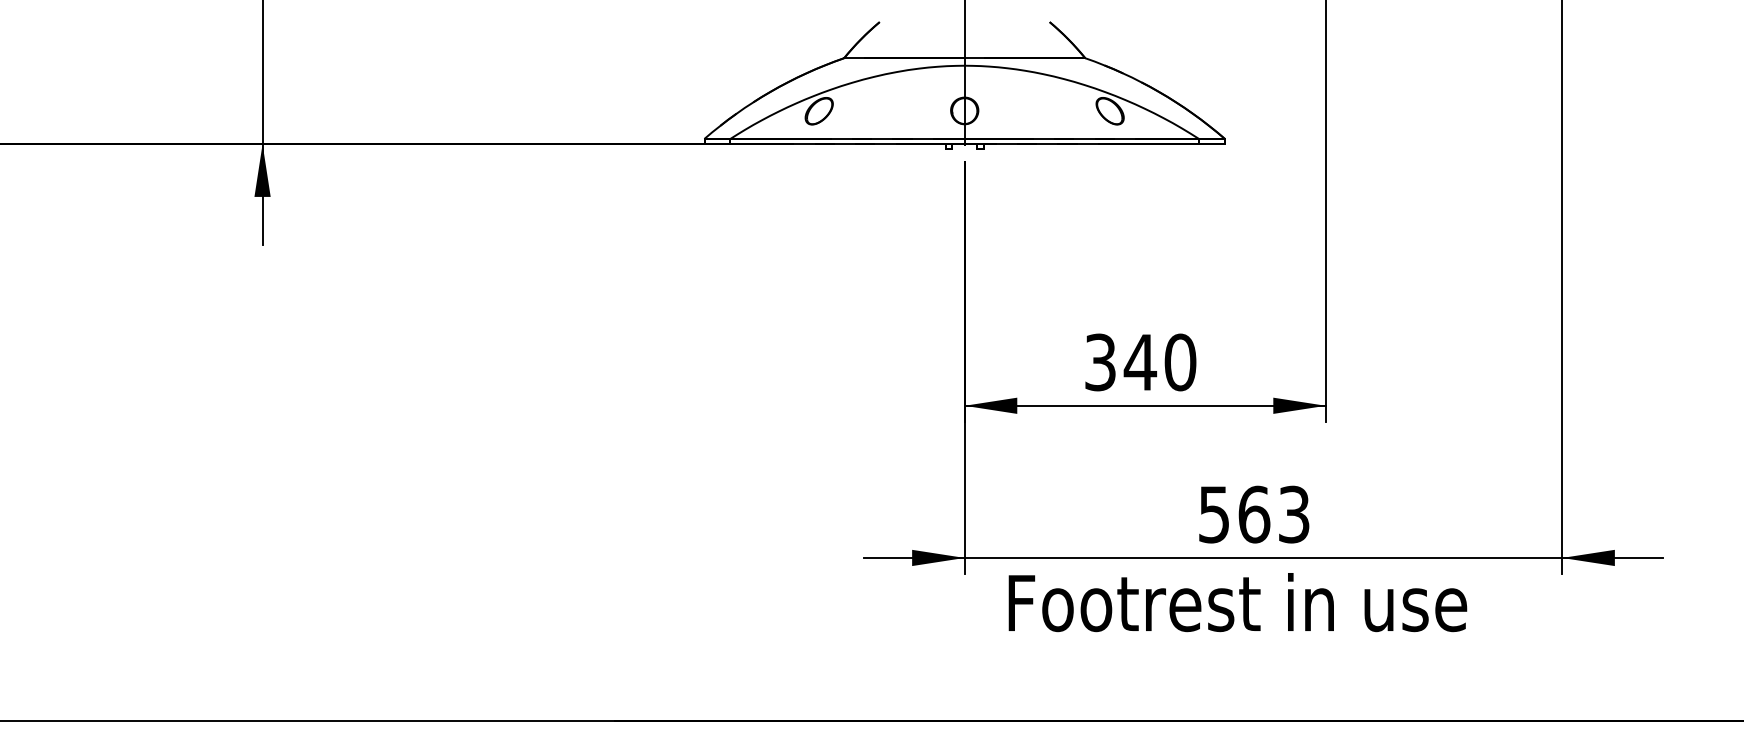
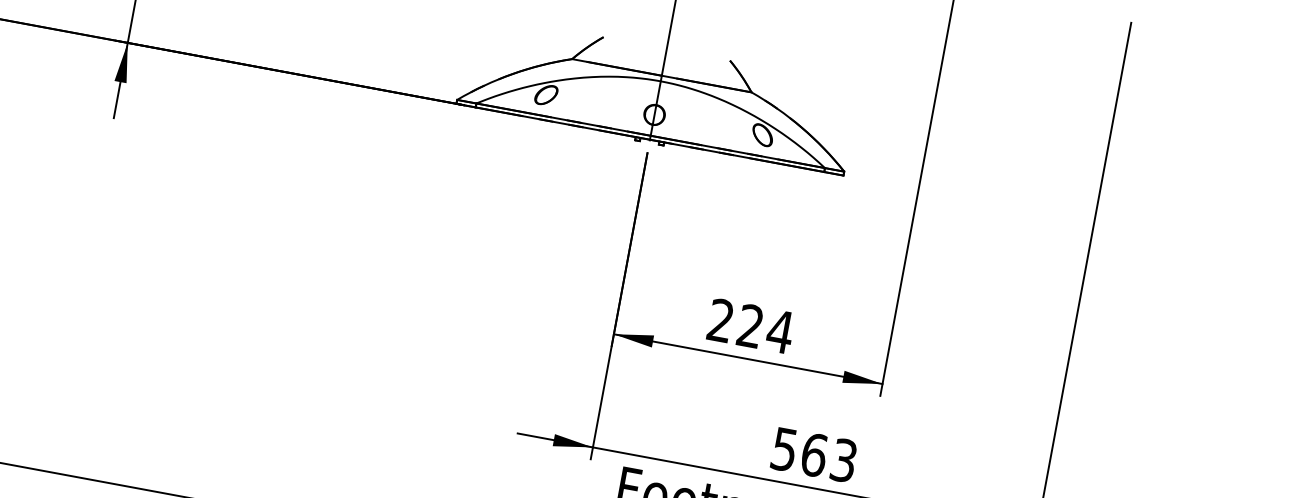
text: (1140, 362) -> (750, 326), 340 -> 224

